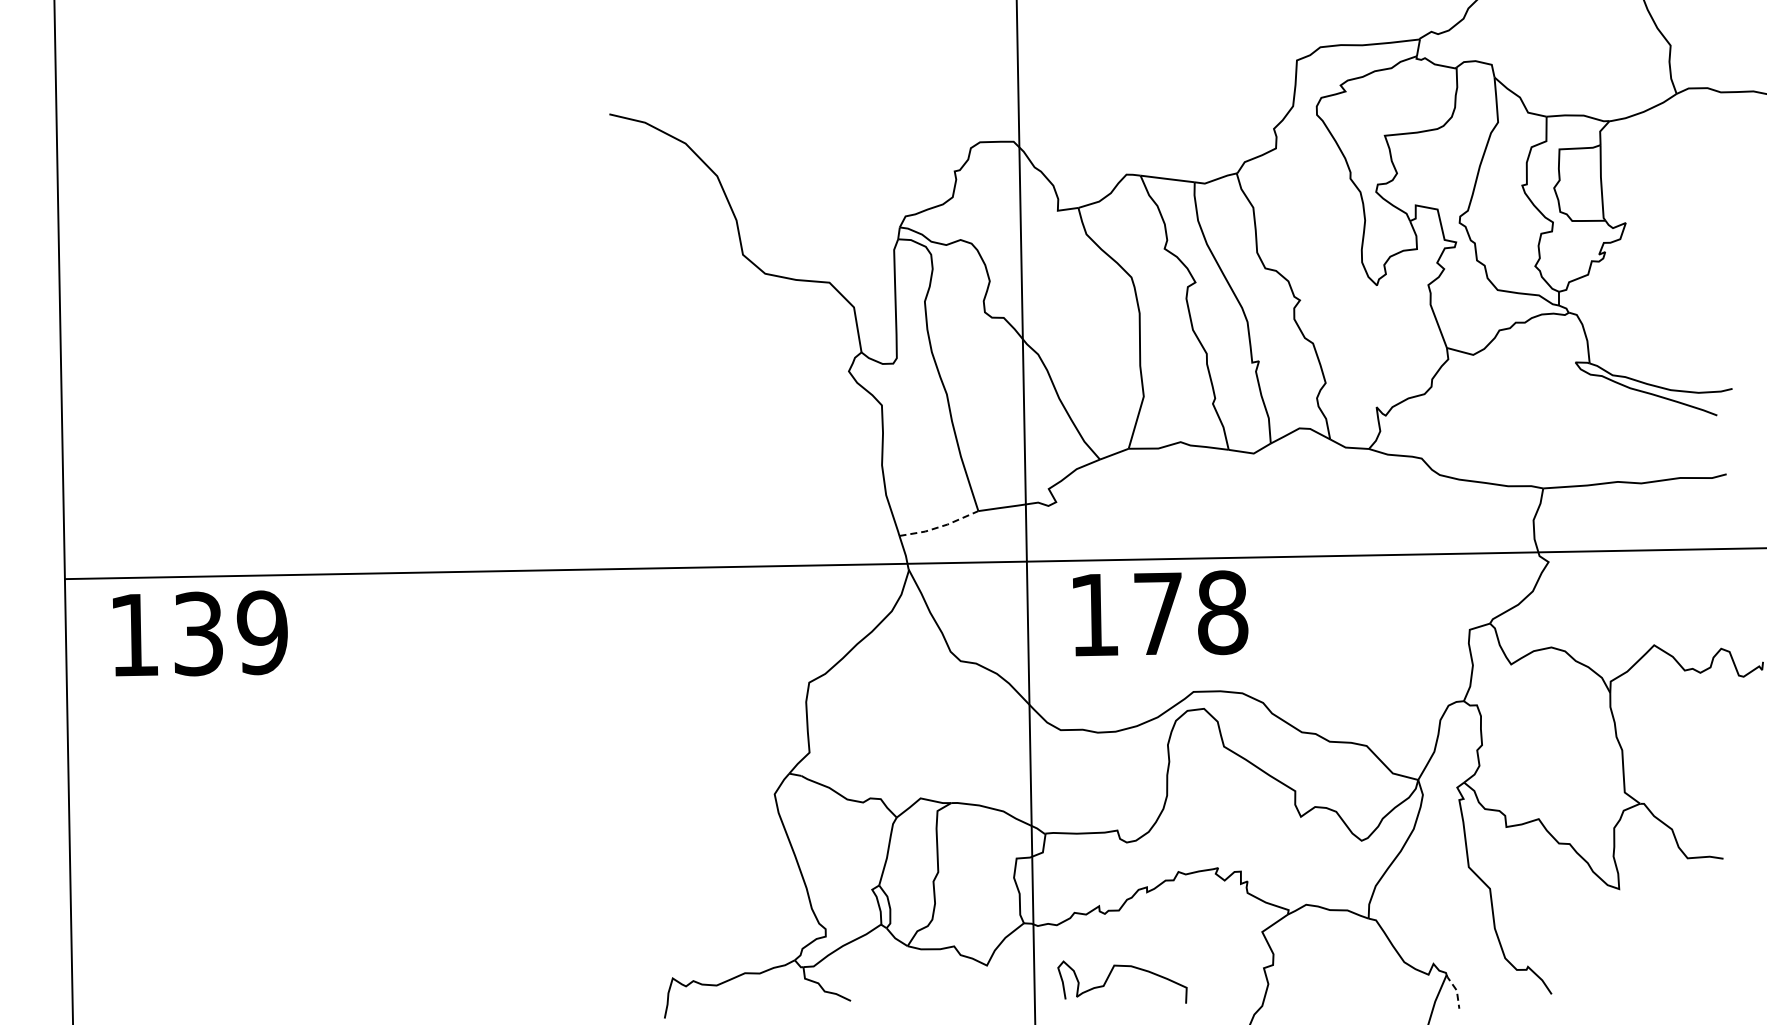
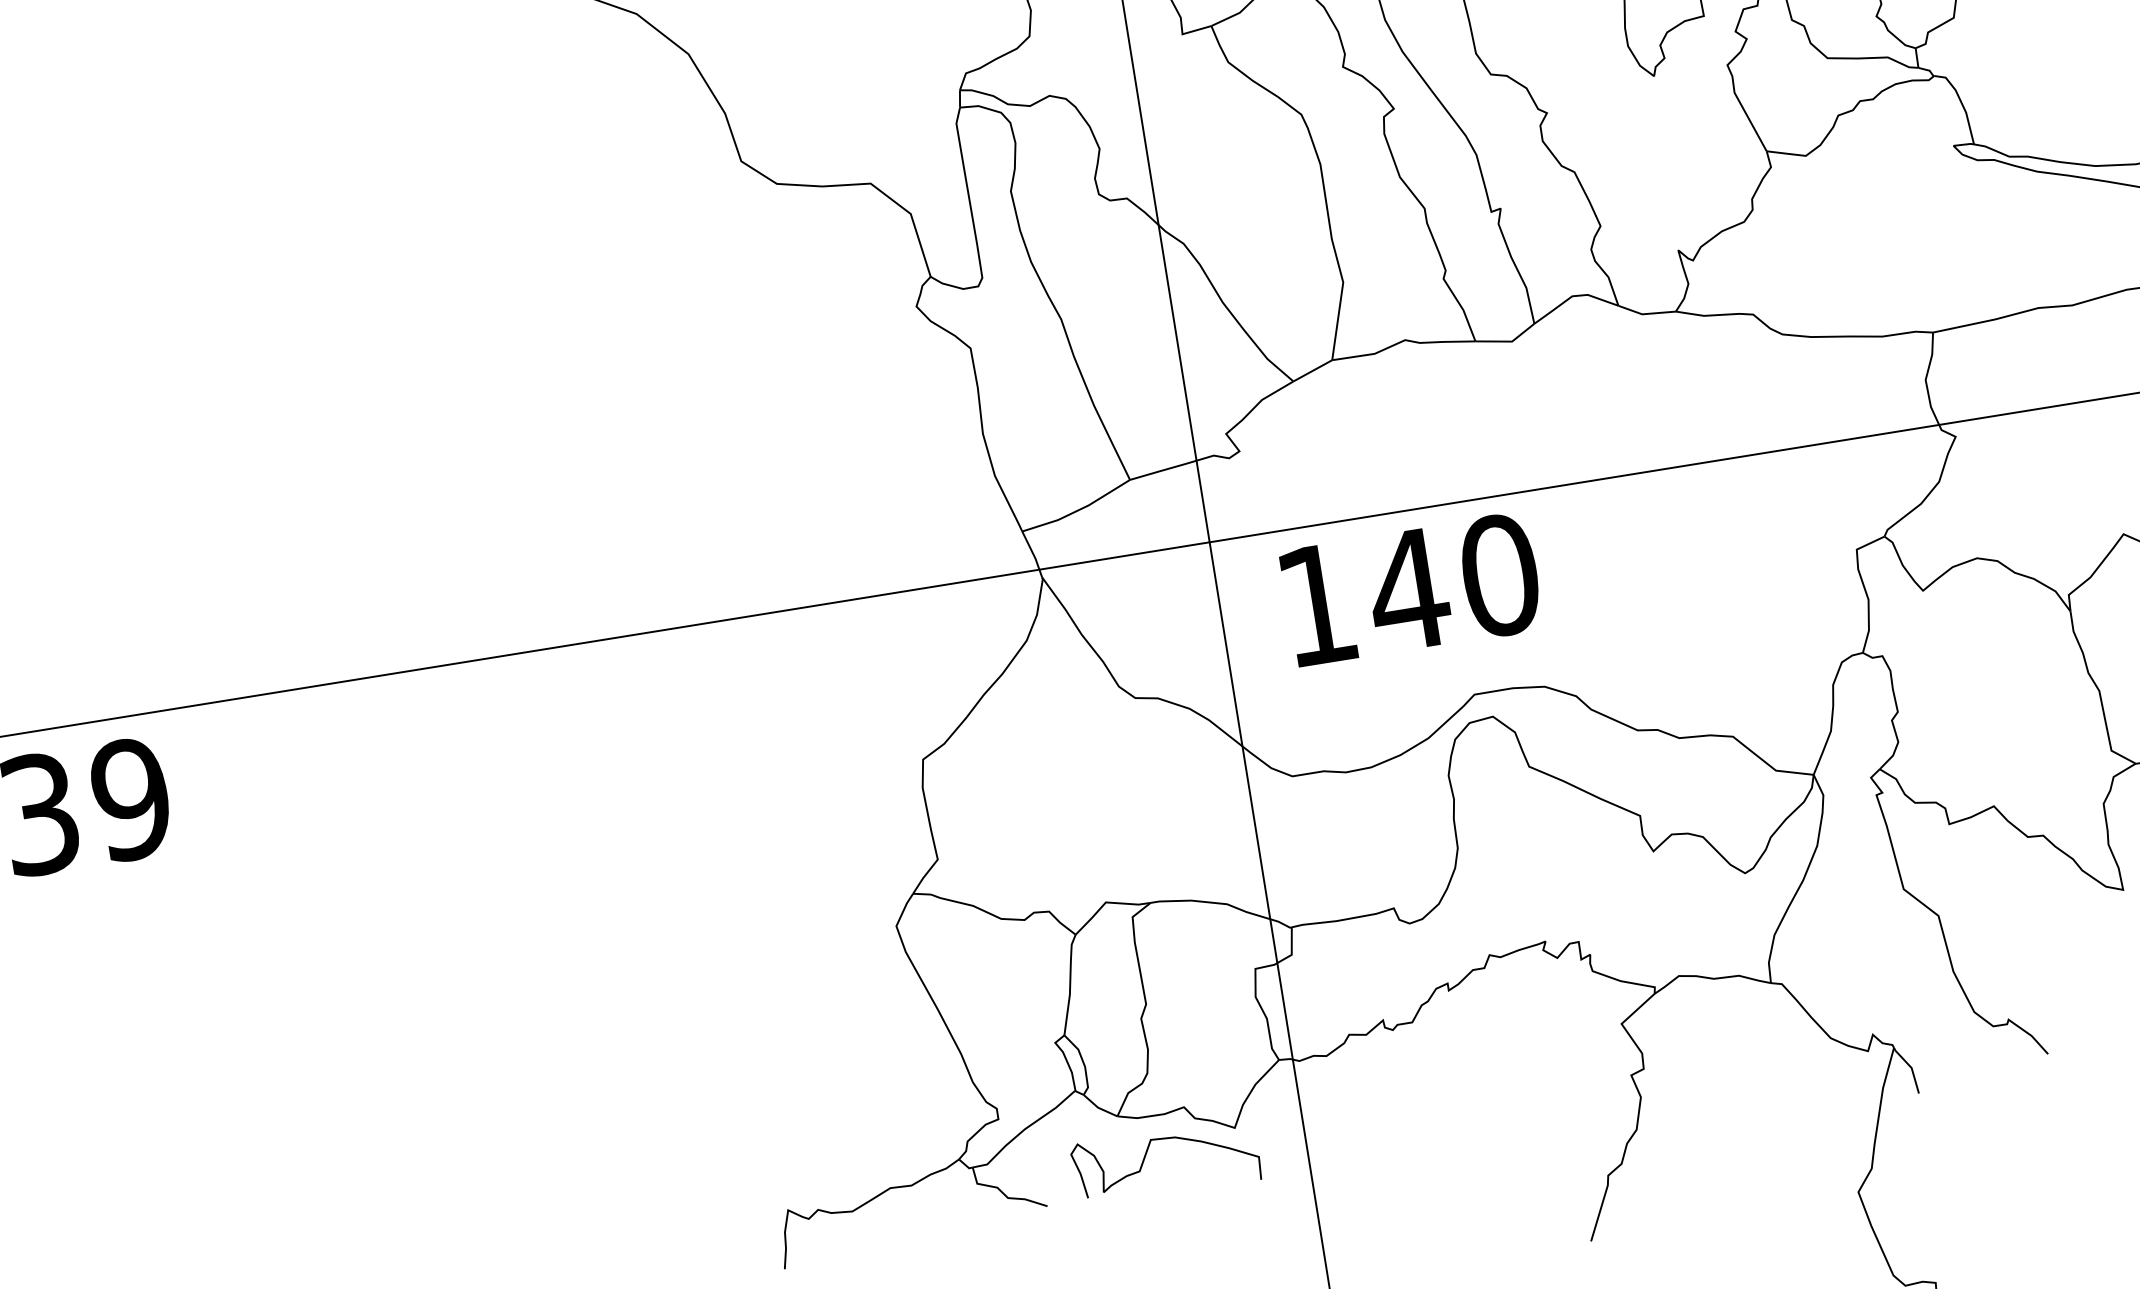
line: (940, 526) -> (1078, 509), dashed -> solid
text: (1189, 612) -> (1452, 581), 178 -> 140
curve: (1110, 975) -> (1147, 1154), moved
line: (1456, 990) -> (1911, 1068), dashed -> solid

